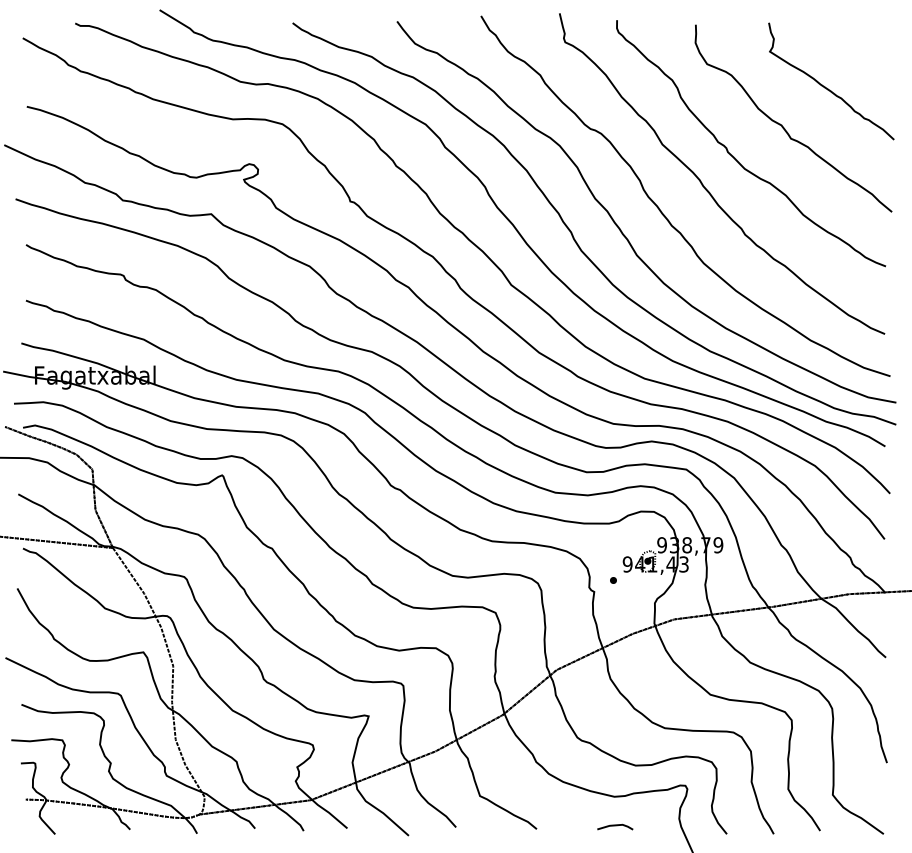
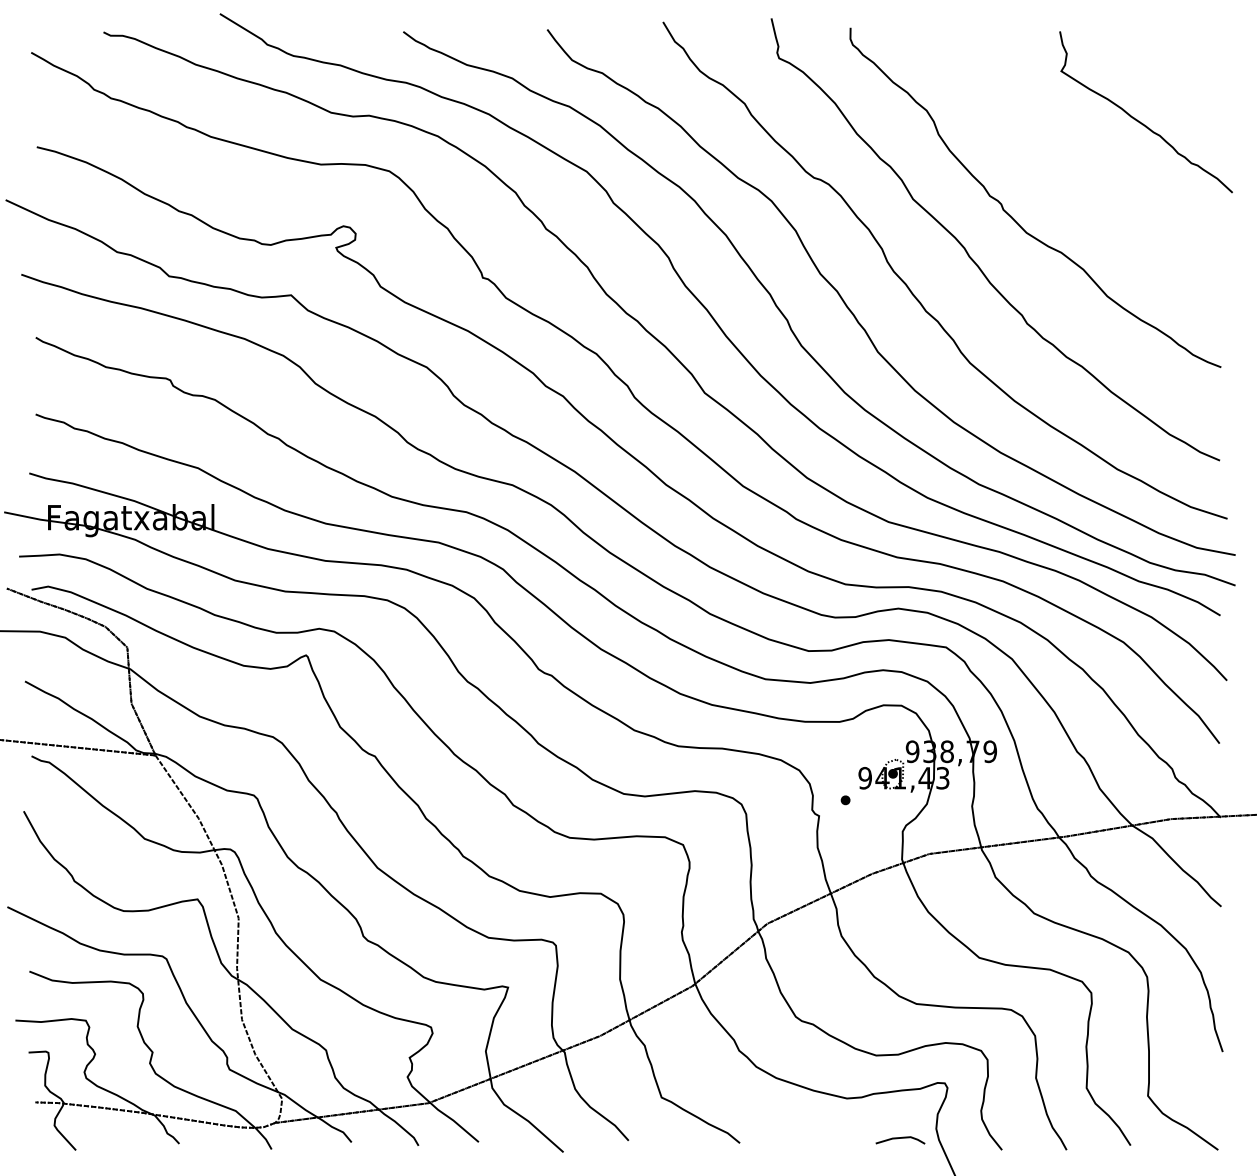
curve: (784, 127) -> (1081, 175), removed
line: (615, 826) -> (900, 1139), moved

